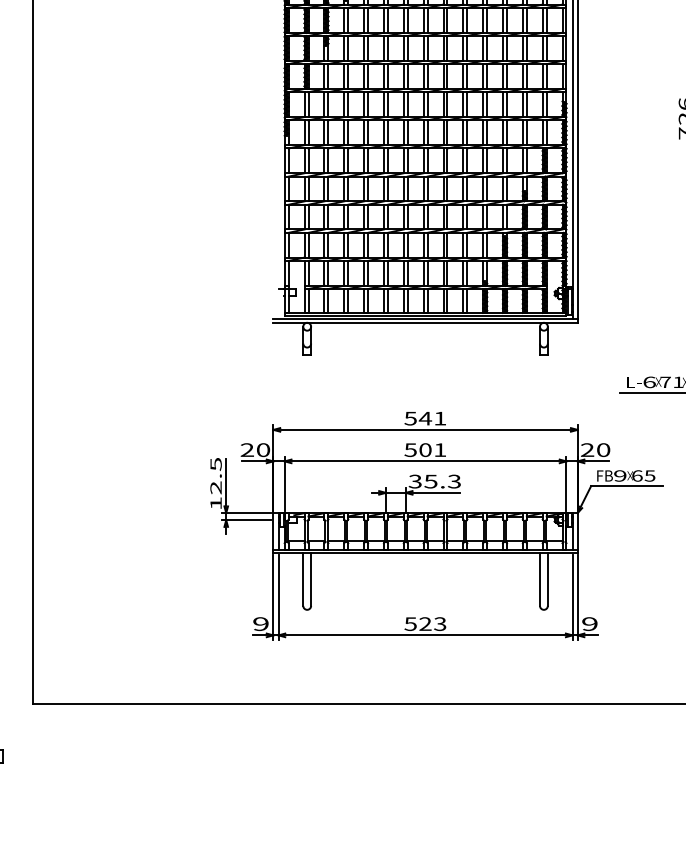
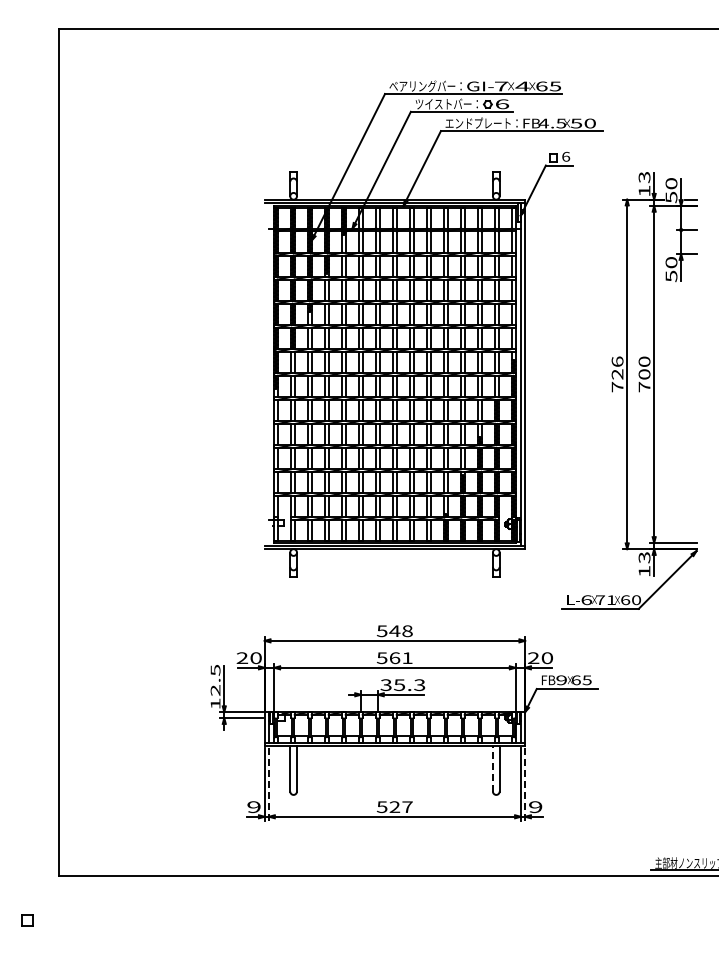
text: (440, 418) -> (407, 631), 541 -> 548
text: (425, 449) -> (394, 657), 501 -> 561
line: (539, 578) -> (492, 768), solid -> dashed
line: (279, 596) -> (269, 783), solid -> dashed
line: (578, 596) -> (525, 783), solid -> dashed
text: (440, 624) -> (407, 807), 523 -> 527

